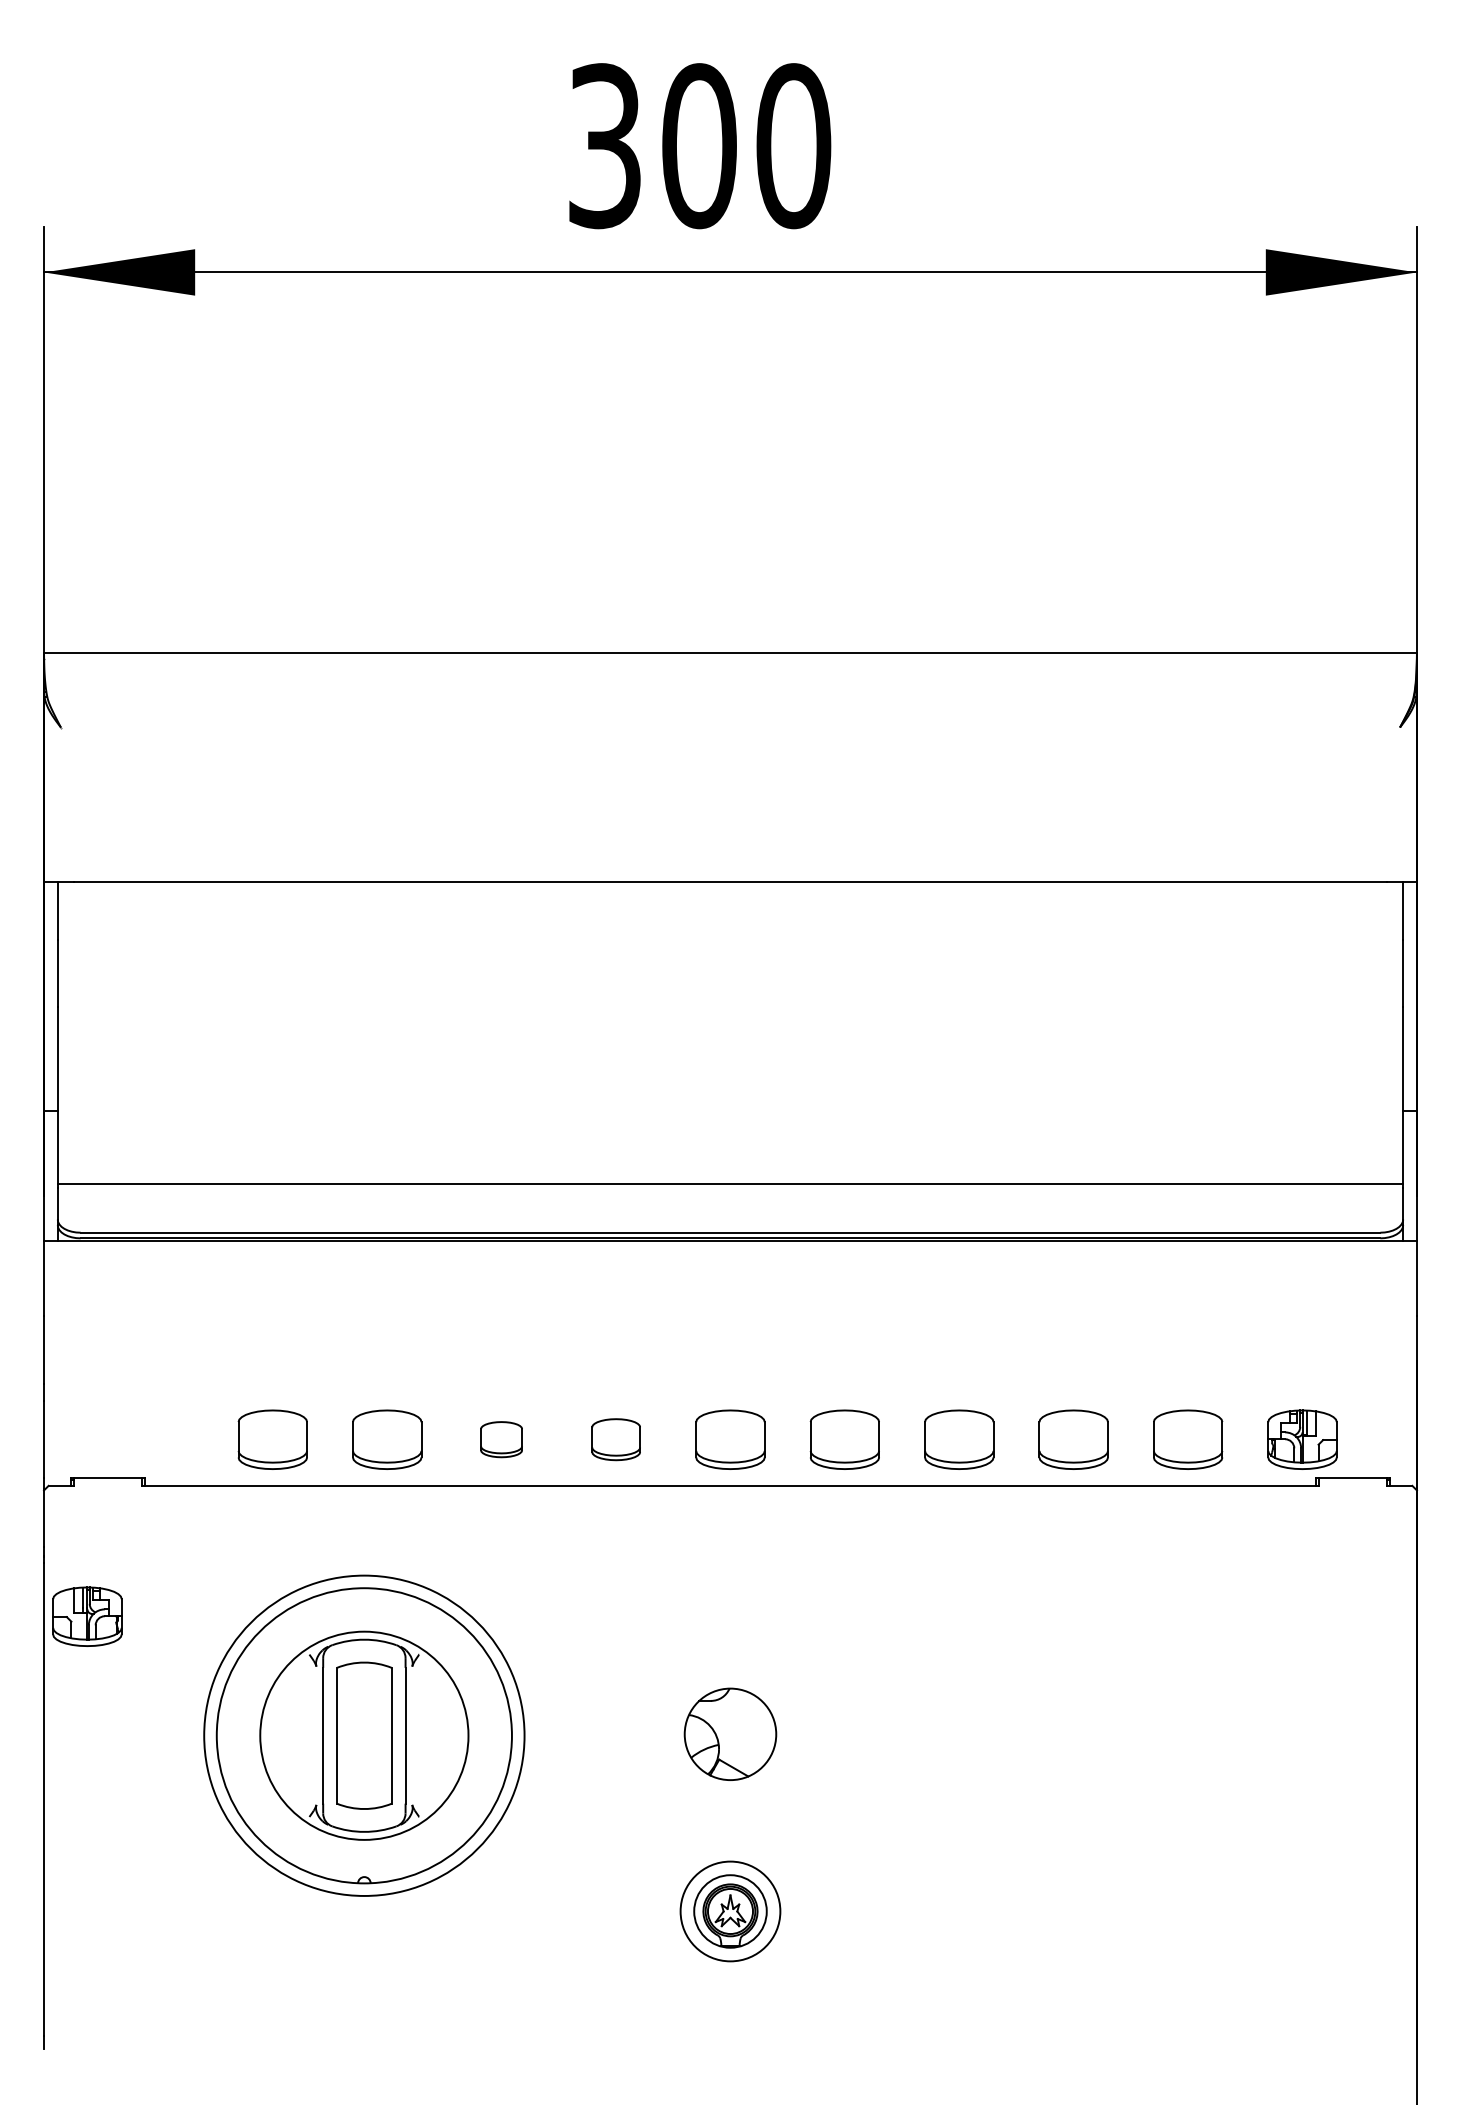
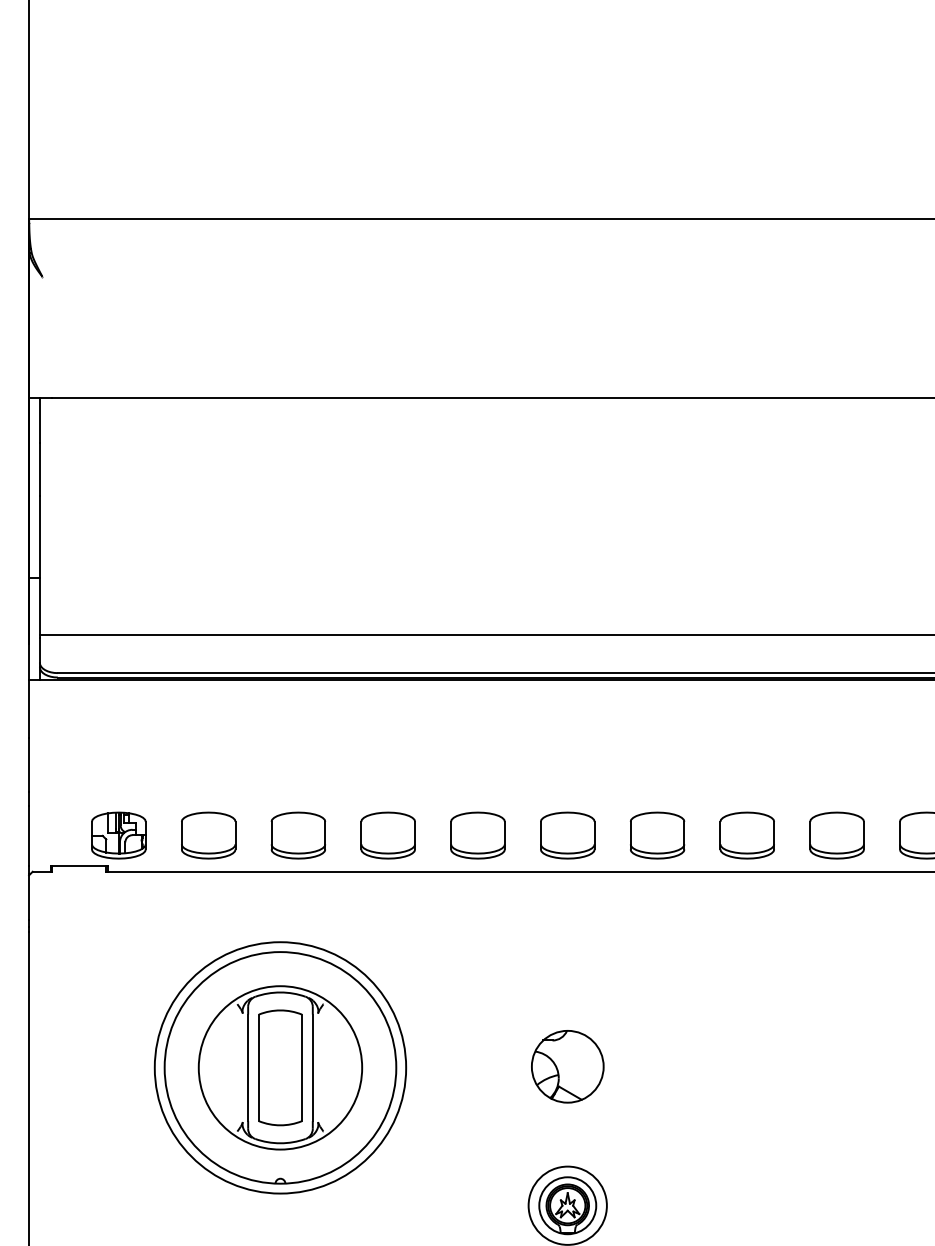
part: (501, 1439) -> (388, 835), size x1.67
part: (616, 1439) -> (478, 835), size x1.43
part: (87, 1616) -> (118, 835), moved

